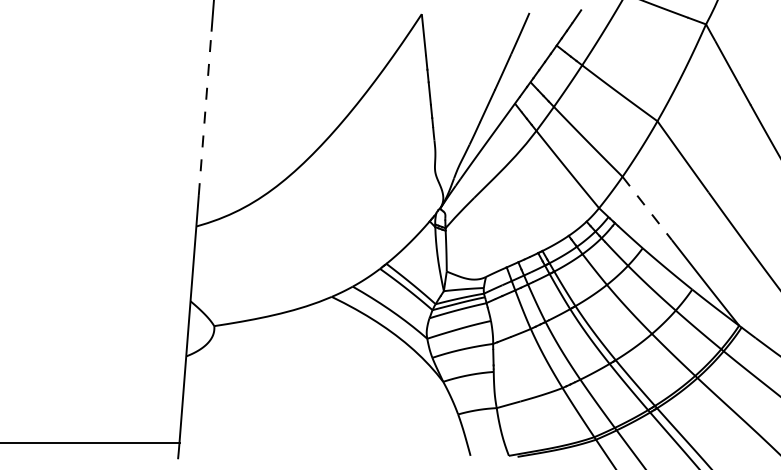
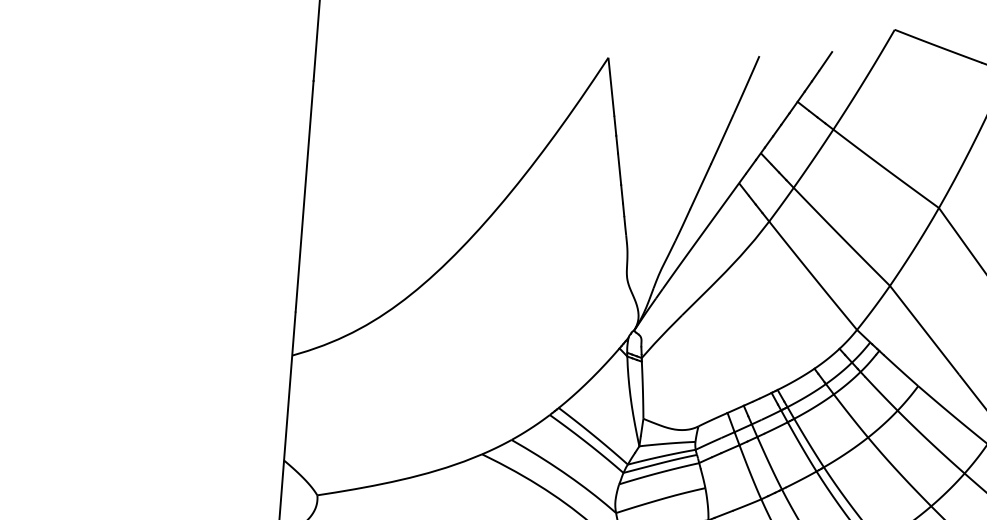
line: (205, 112) -> (305, 195), dashed -> solid
line: (646, 207) -> (923, 328), dashed -> solid

